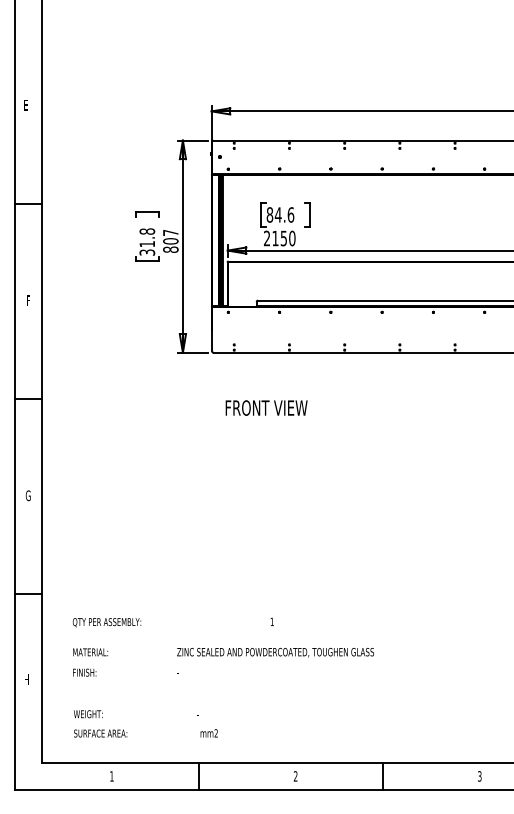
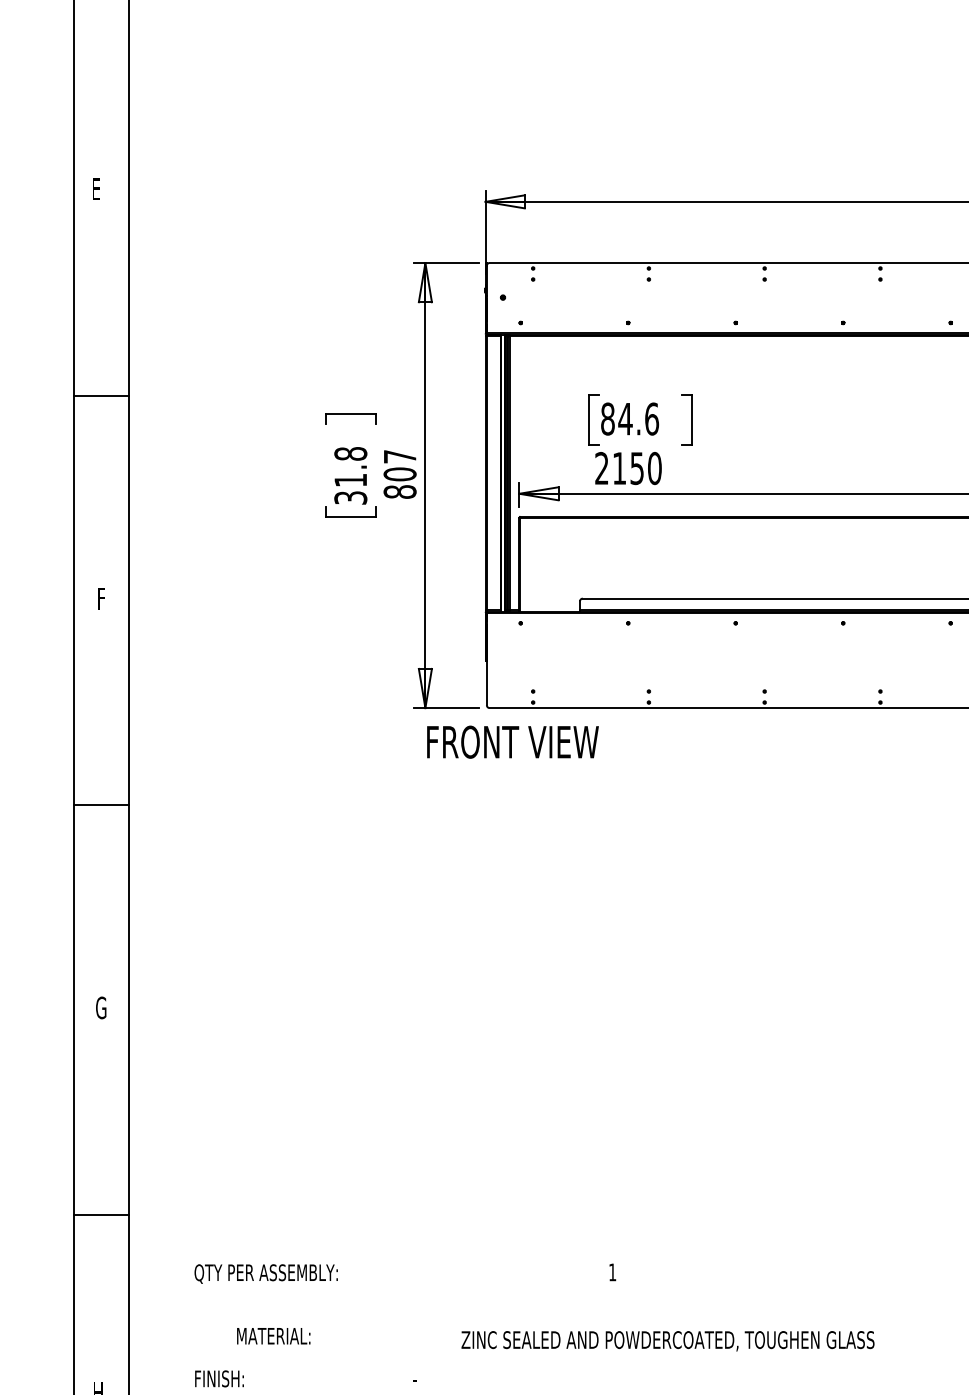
text: (266, 407) -> (512, 741), moved
text: (90, 652) -> (273, 1336), moved
text: (275, 652) -> (667, 1340), moved

